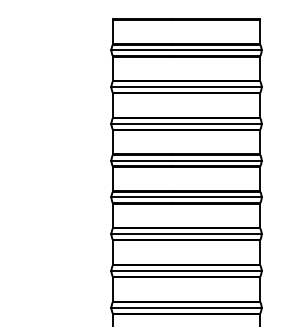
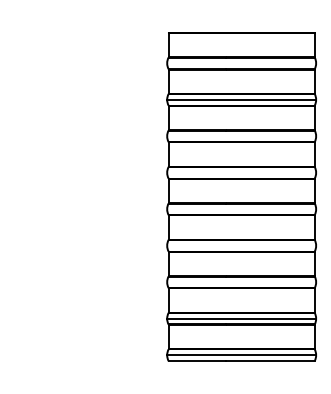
line: (186, 50) -> (241, 63), removed
line: (186, 124) -> (241, 136), removed
line: (186, 160) -> (241, 172), removed
line: (186, 197) -> (241, 209), removed
line: (186, 233) -> (241, 245), removed
line: (186, 271) -> (241, 282), removed

